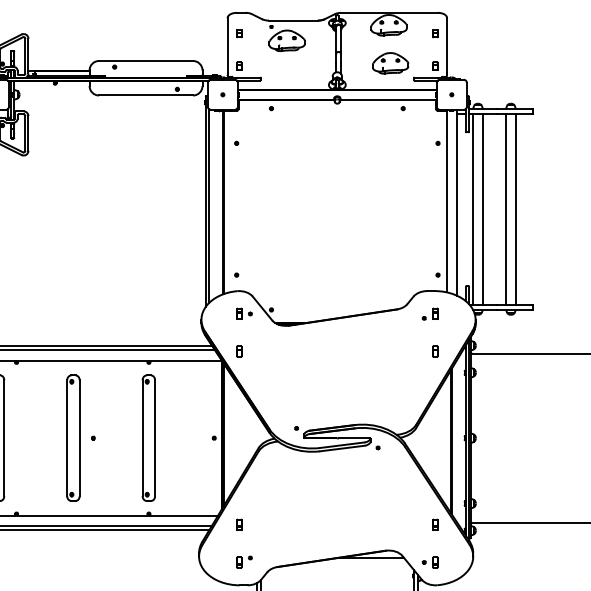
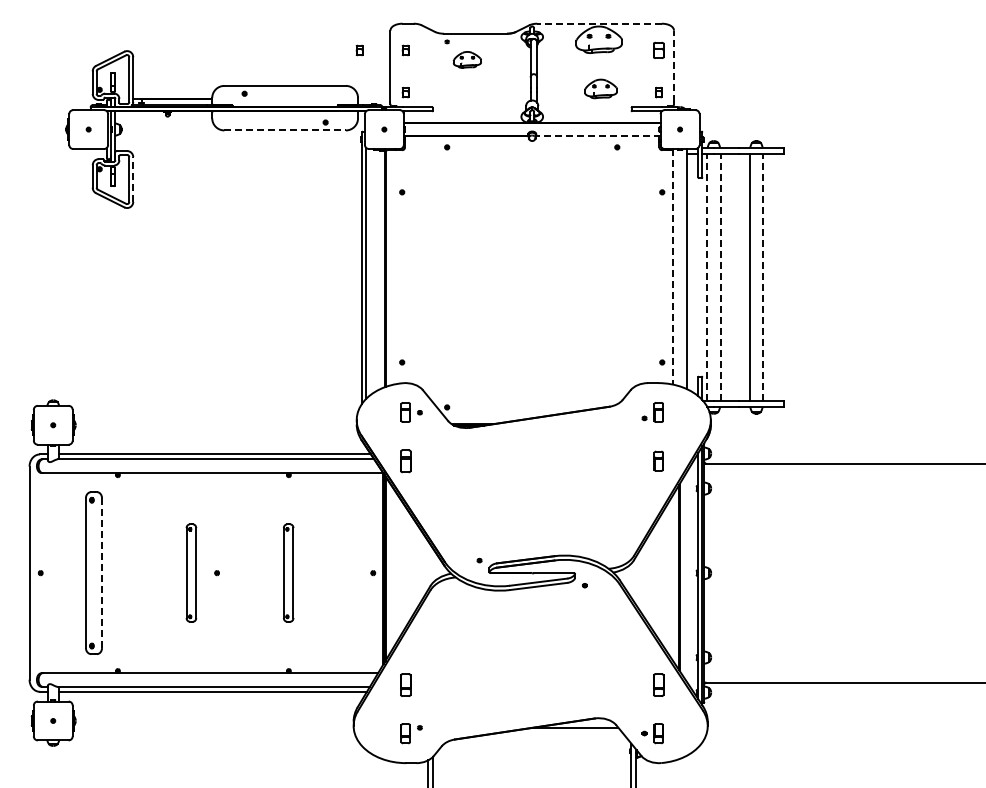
line: (389, 12) -> (599, 23), solid -> dashed
part: (203, 33) -> (359, 50), added
part: (435, 33) -> (658, 50), size x1.6
part: (287, 40) -> (467, 59), size x0.6
line: (447, 45) -> (674, 66), solid -> dashed
part: (390, 63) -> (600, 88), size x0.7
line: (146, 95) -> (285, 130), solid -> dashed
line: (387, 100) -> (597, 136), solid -> dashed
line: (28, 133) -> (133, 179), solid -> dashed
line: (446, 200) -> (673, 266), solid -> dashed
line: (473, 209) -> (707, 277), solid -> dashed
line: (483, 209) -> (720, 277), solid -> dashed
line: (516, 209) -> (763, 277), solid -> dashed
part: (239, 313) -> (405, 412), size x1.4
part: (435, 313) -> (658, 412), size x1.4
part: (239, 351) -> (405, 460), size x1.6
part: (435, 351) -> (658, 460), size x1.4
part: (73, 437) -> (191, 572), size x0.6
part: (148, 437) -> (288, 572), size x0.6
line: (4, 438) -> (102, 573), solid -> dashed
part: (239, 524) -> (405, 684), size x1.6
part: (435, 524) -> (658, 684), size x1.6
part: (239, 562) -> (405, 733), size x1.4
part: (435, 562) -> (658, 733), size x1.4

